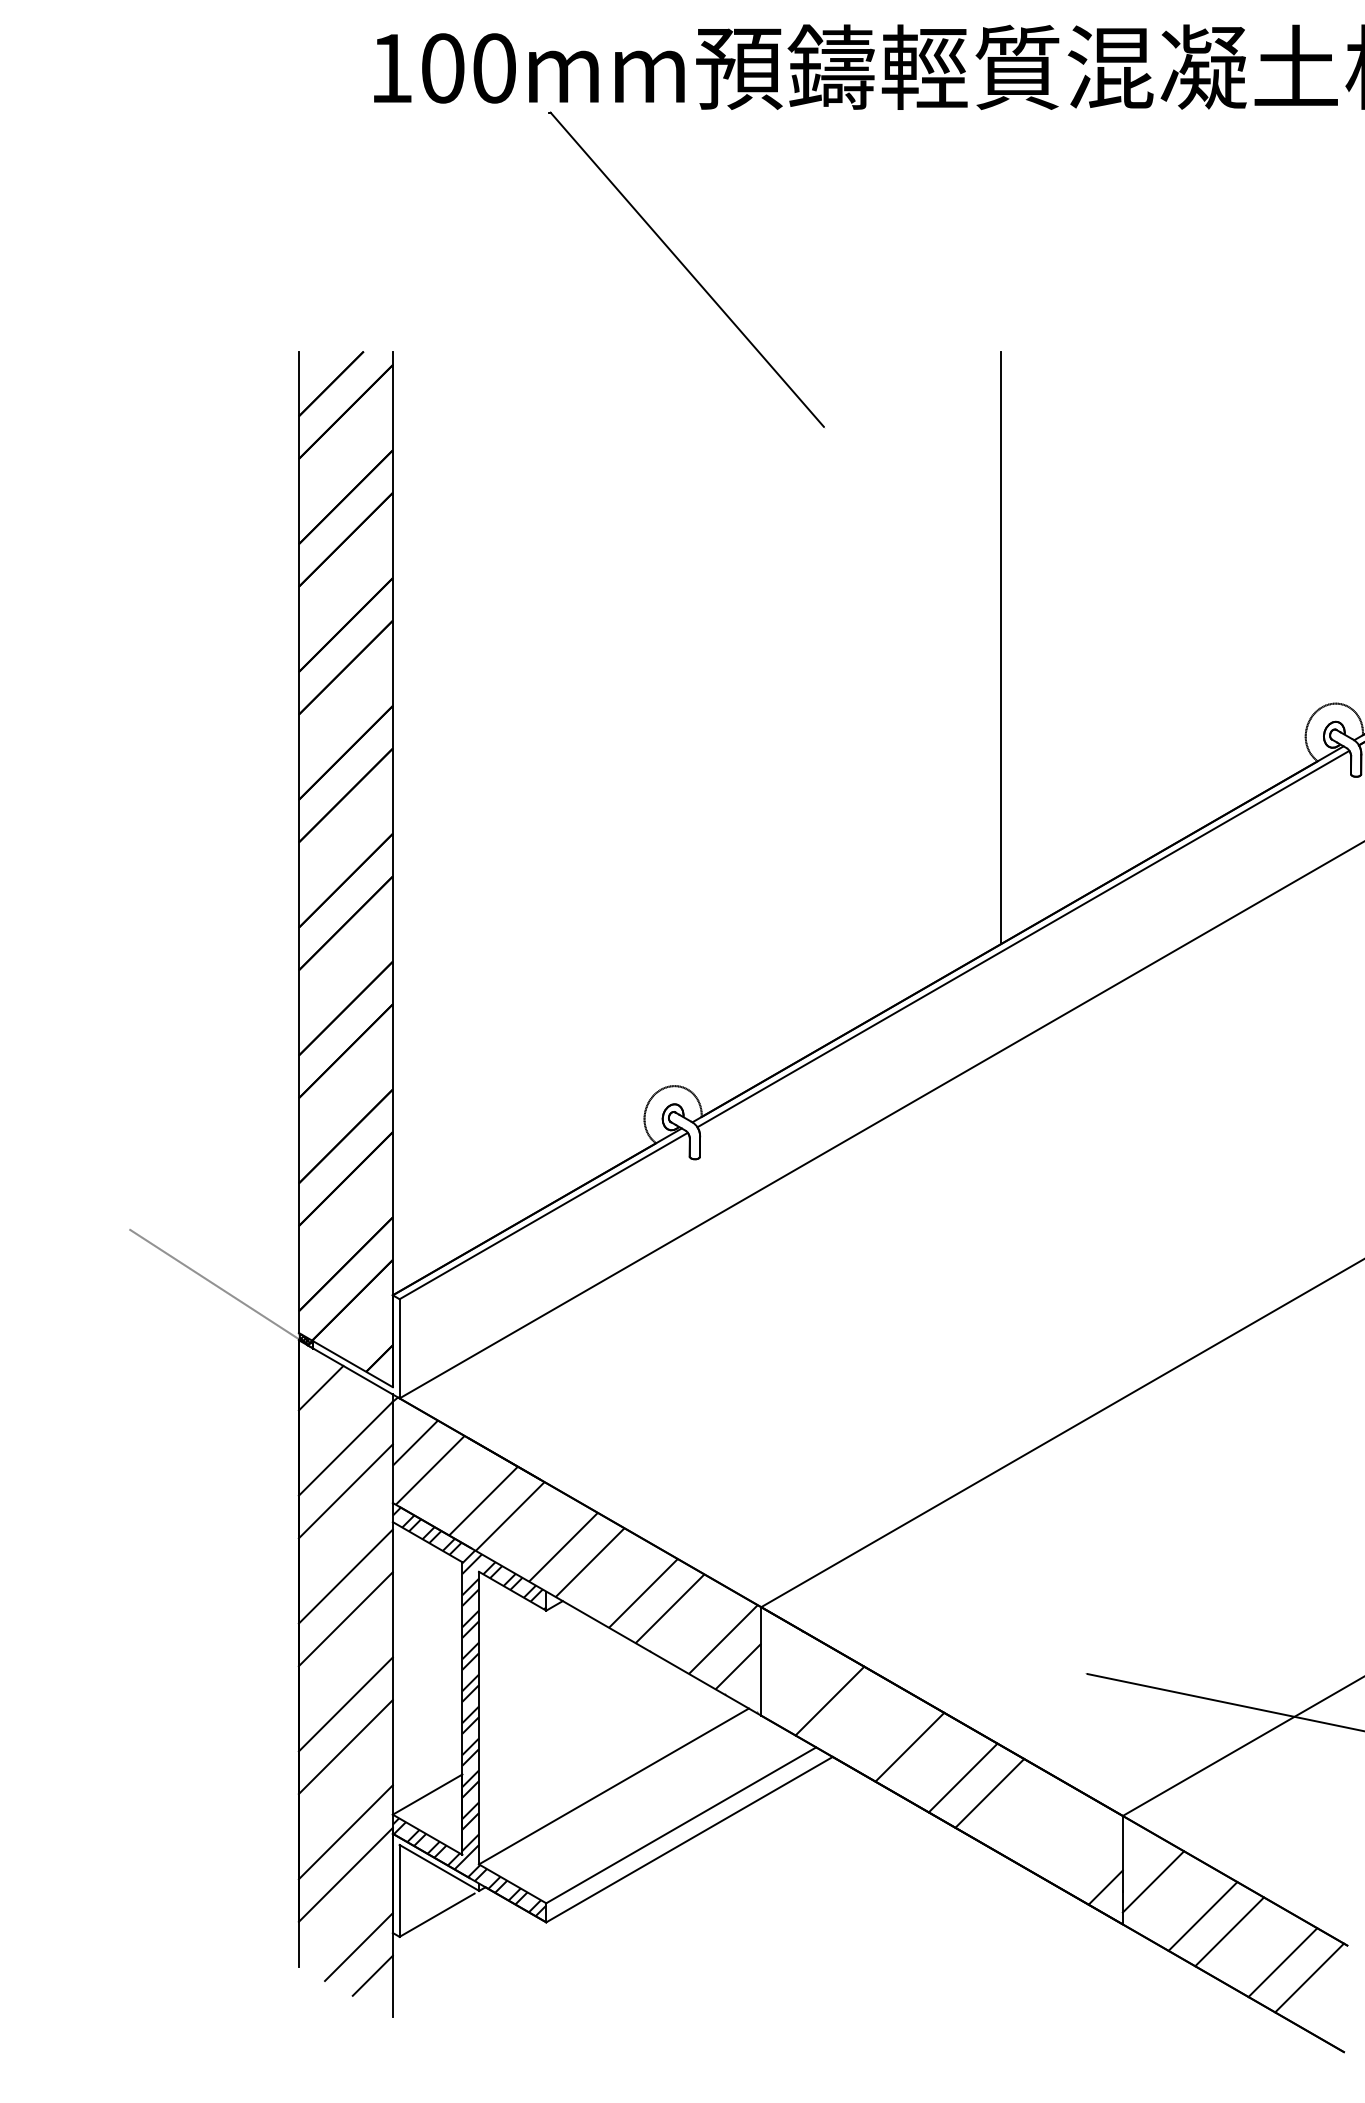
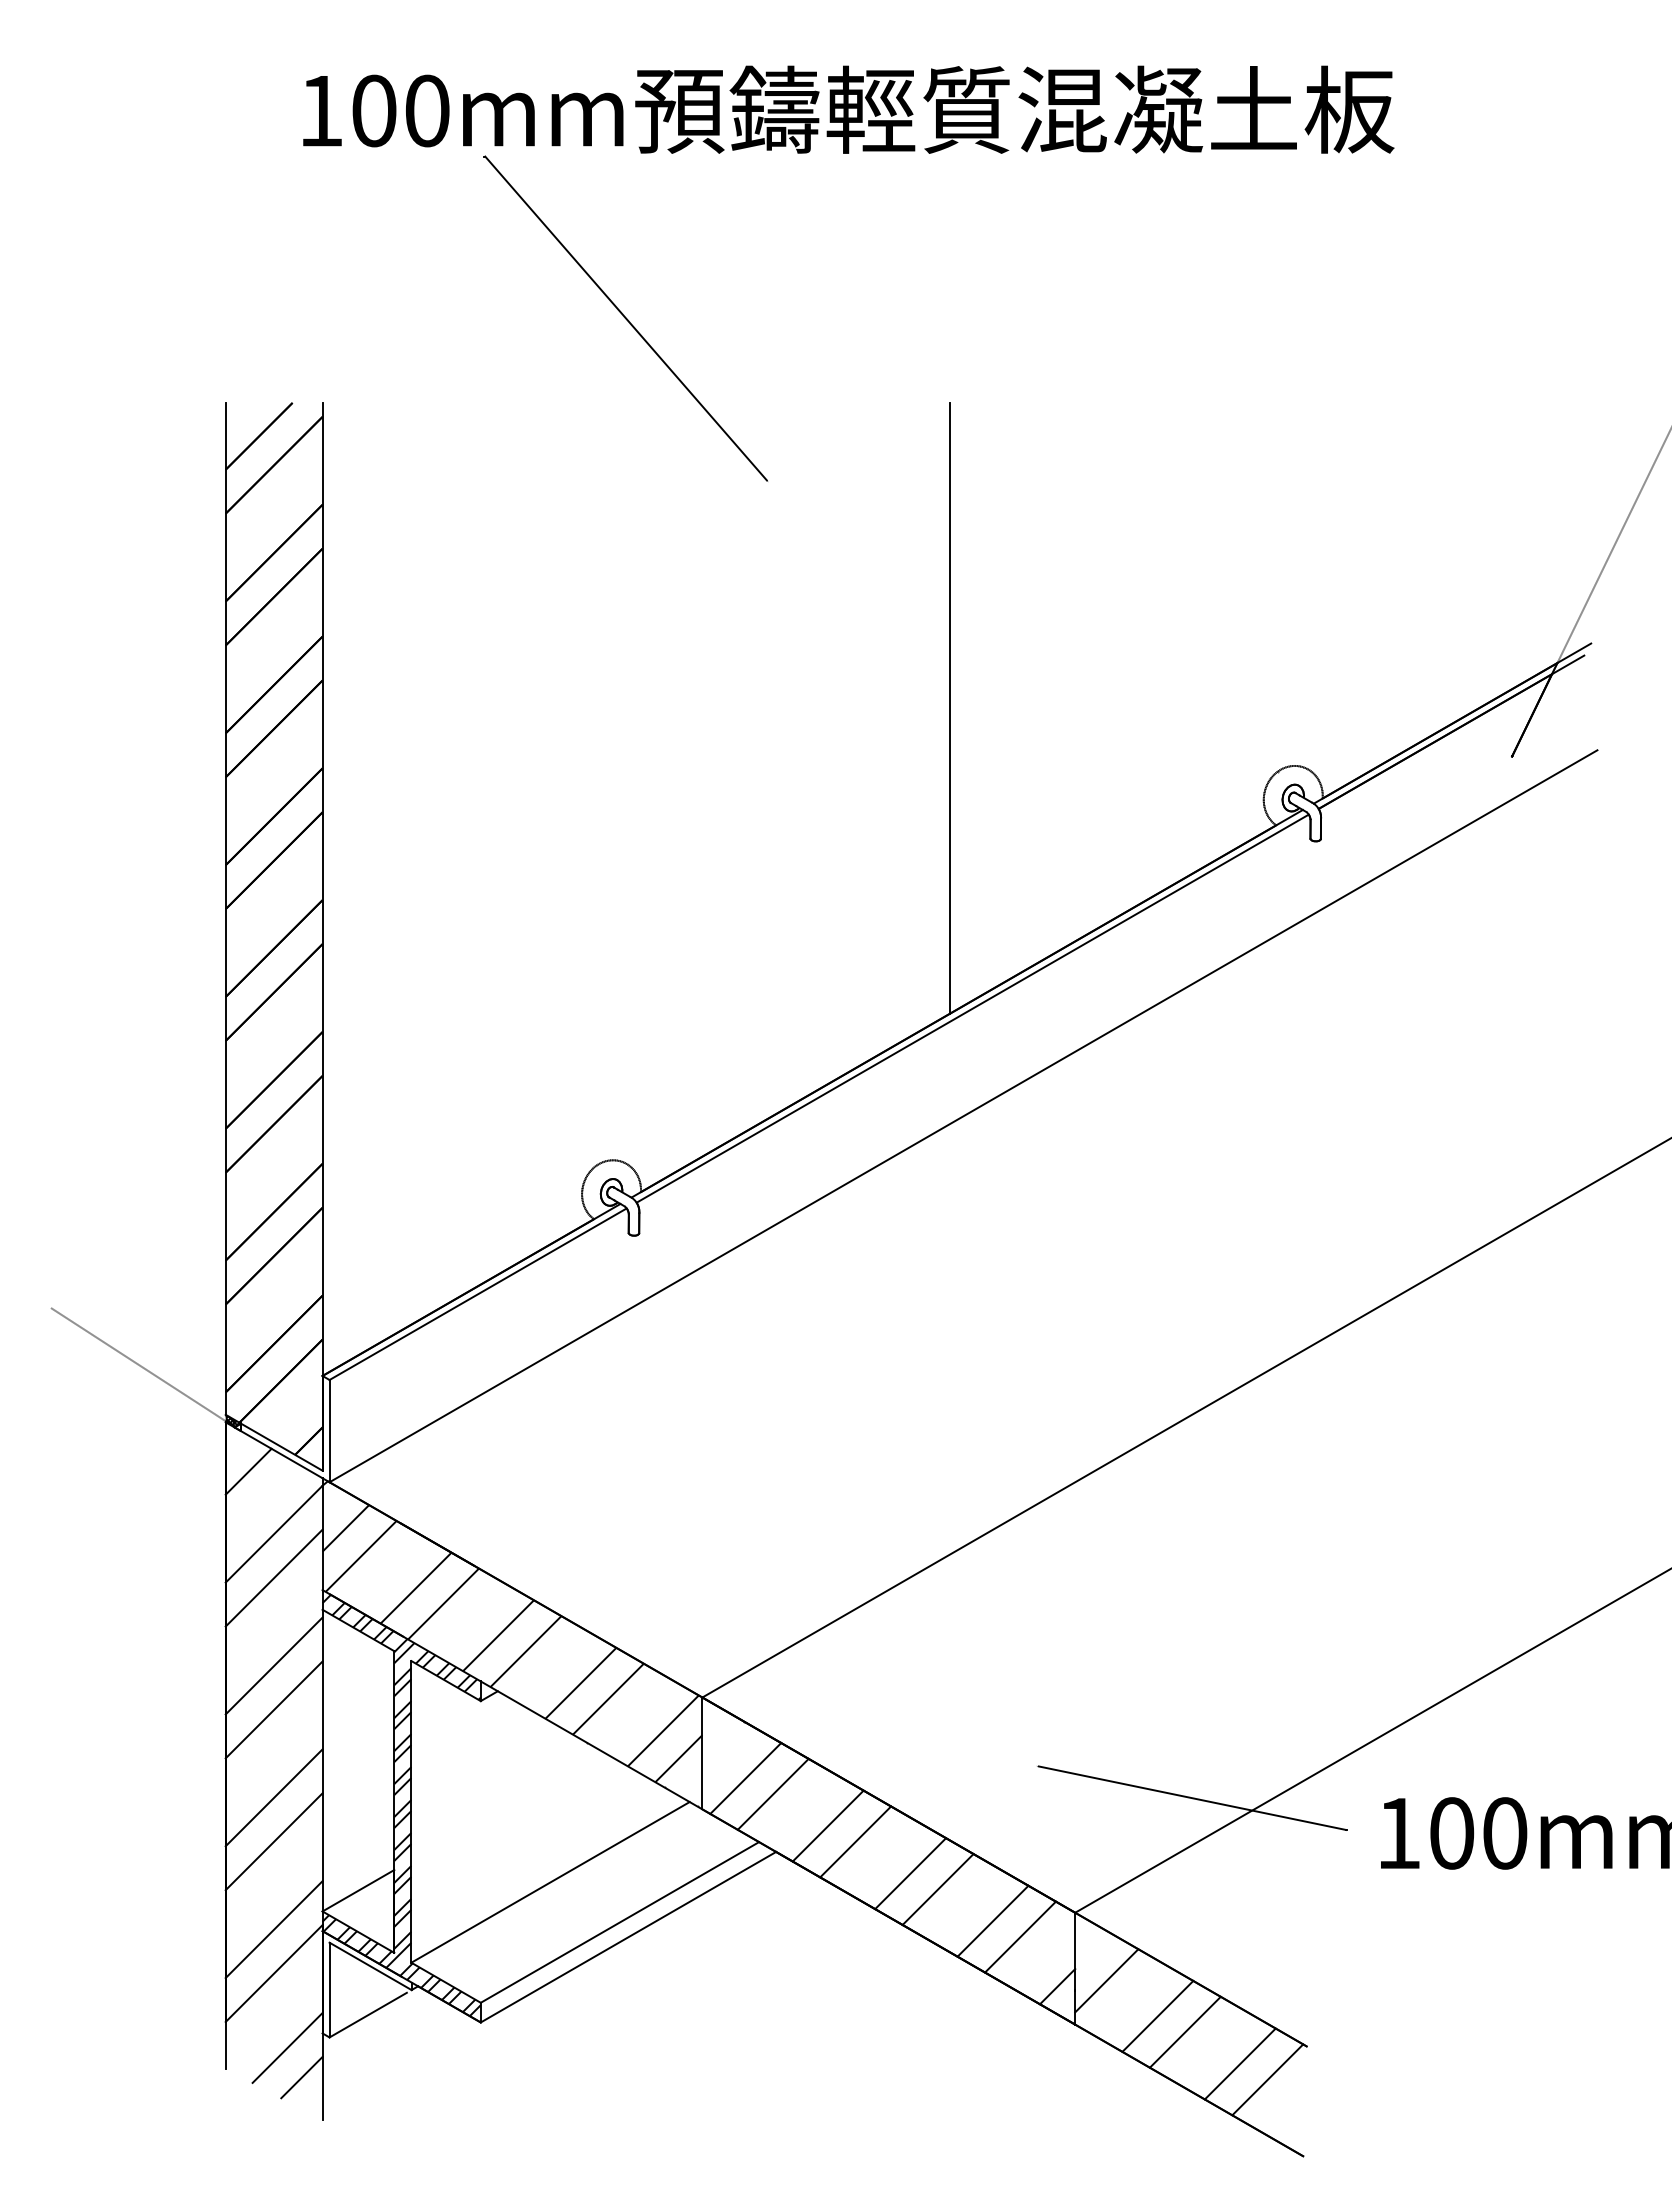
line: (803, 1685) -> (745, 1778), added
line: (882, 1731) -> (827, 1825), added
line: (1042, 1823) -> (992, 1920), added
line: (1069, 1838) -> (1020, 1936), added

